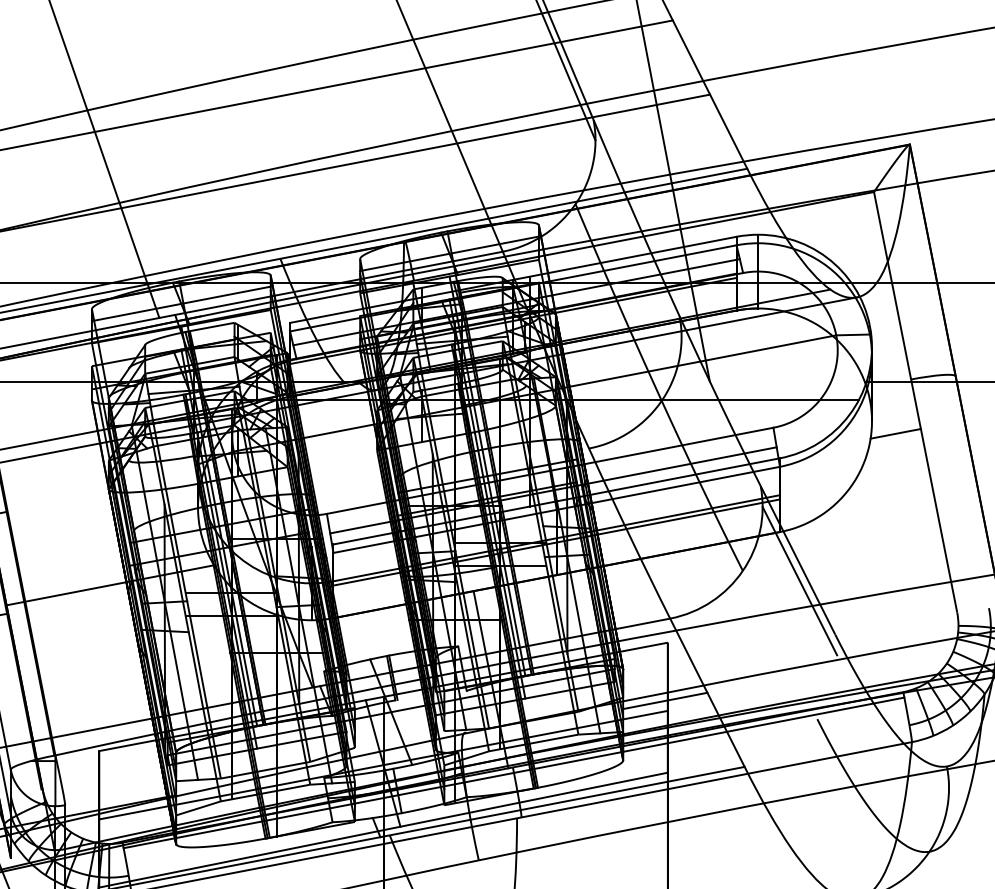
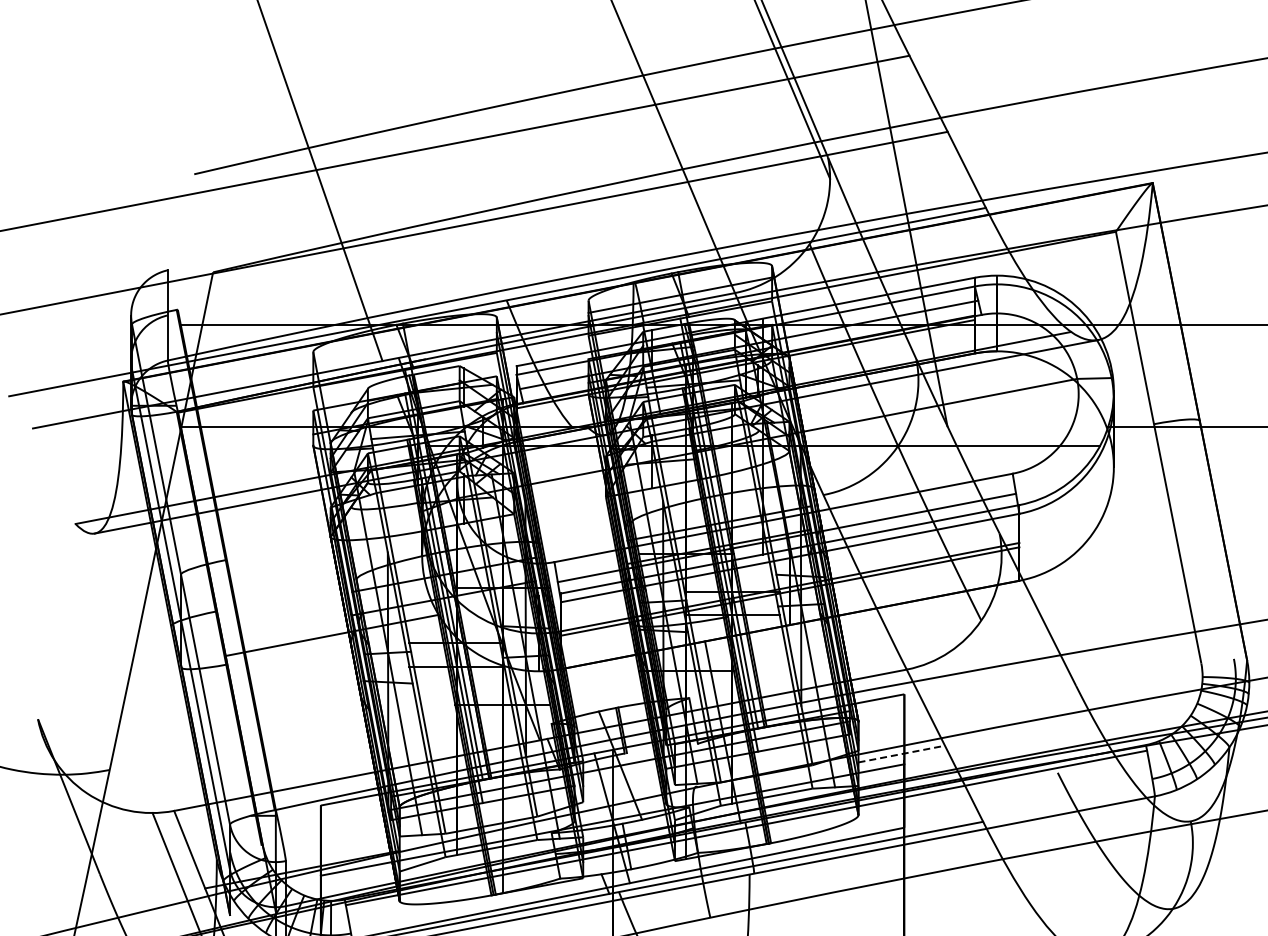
line: (180, 303) -> (404, 346), removed
line: (896, 433) -> (1138, 479), removed
line: (799, 581) -> (1039, 631), removed
line: (666, 701) -> (902, 754), solid -> dashed

